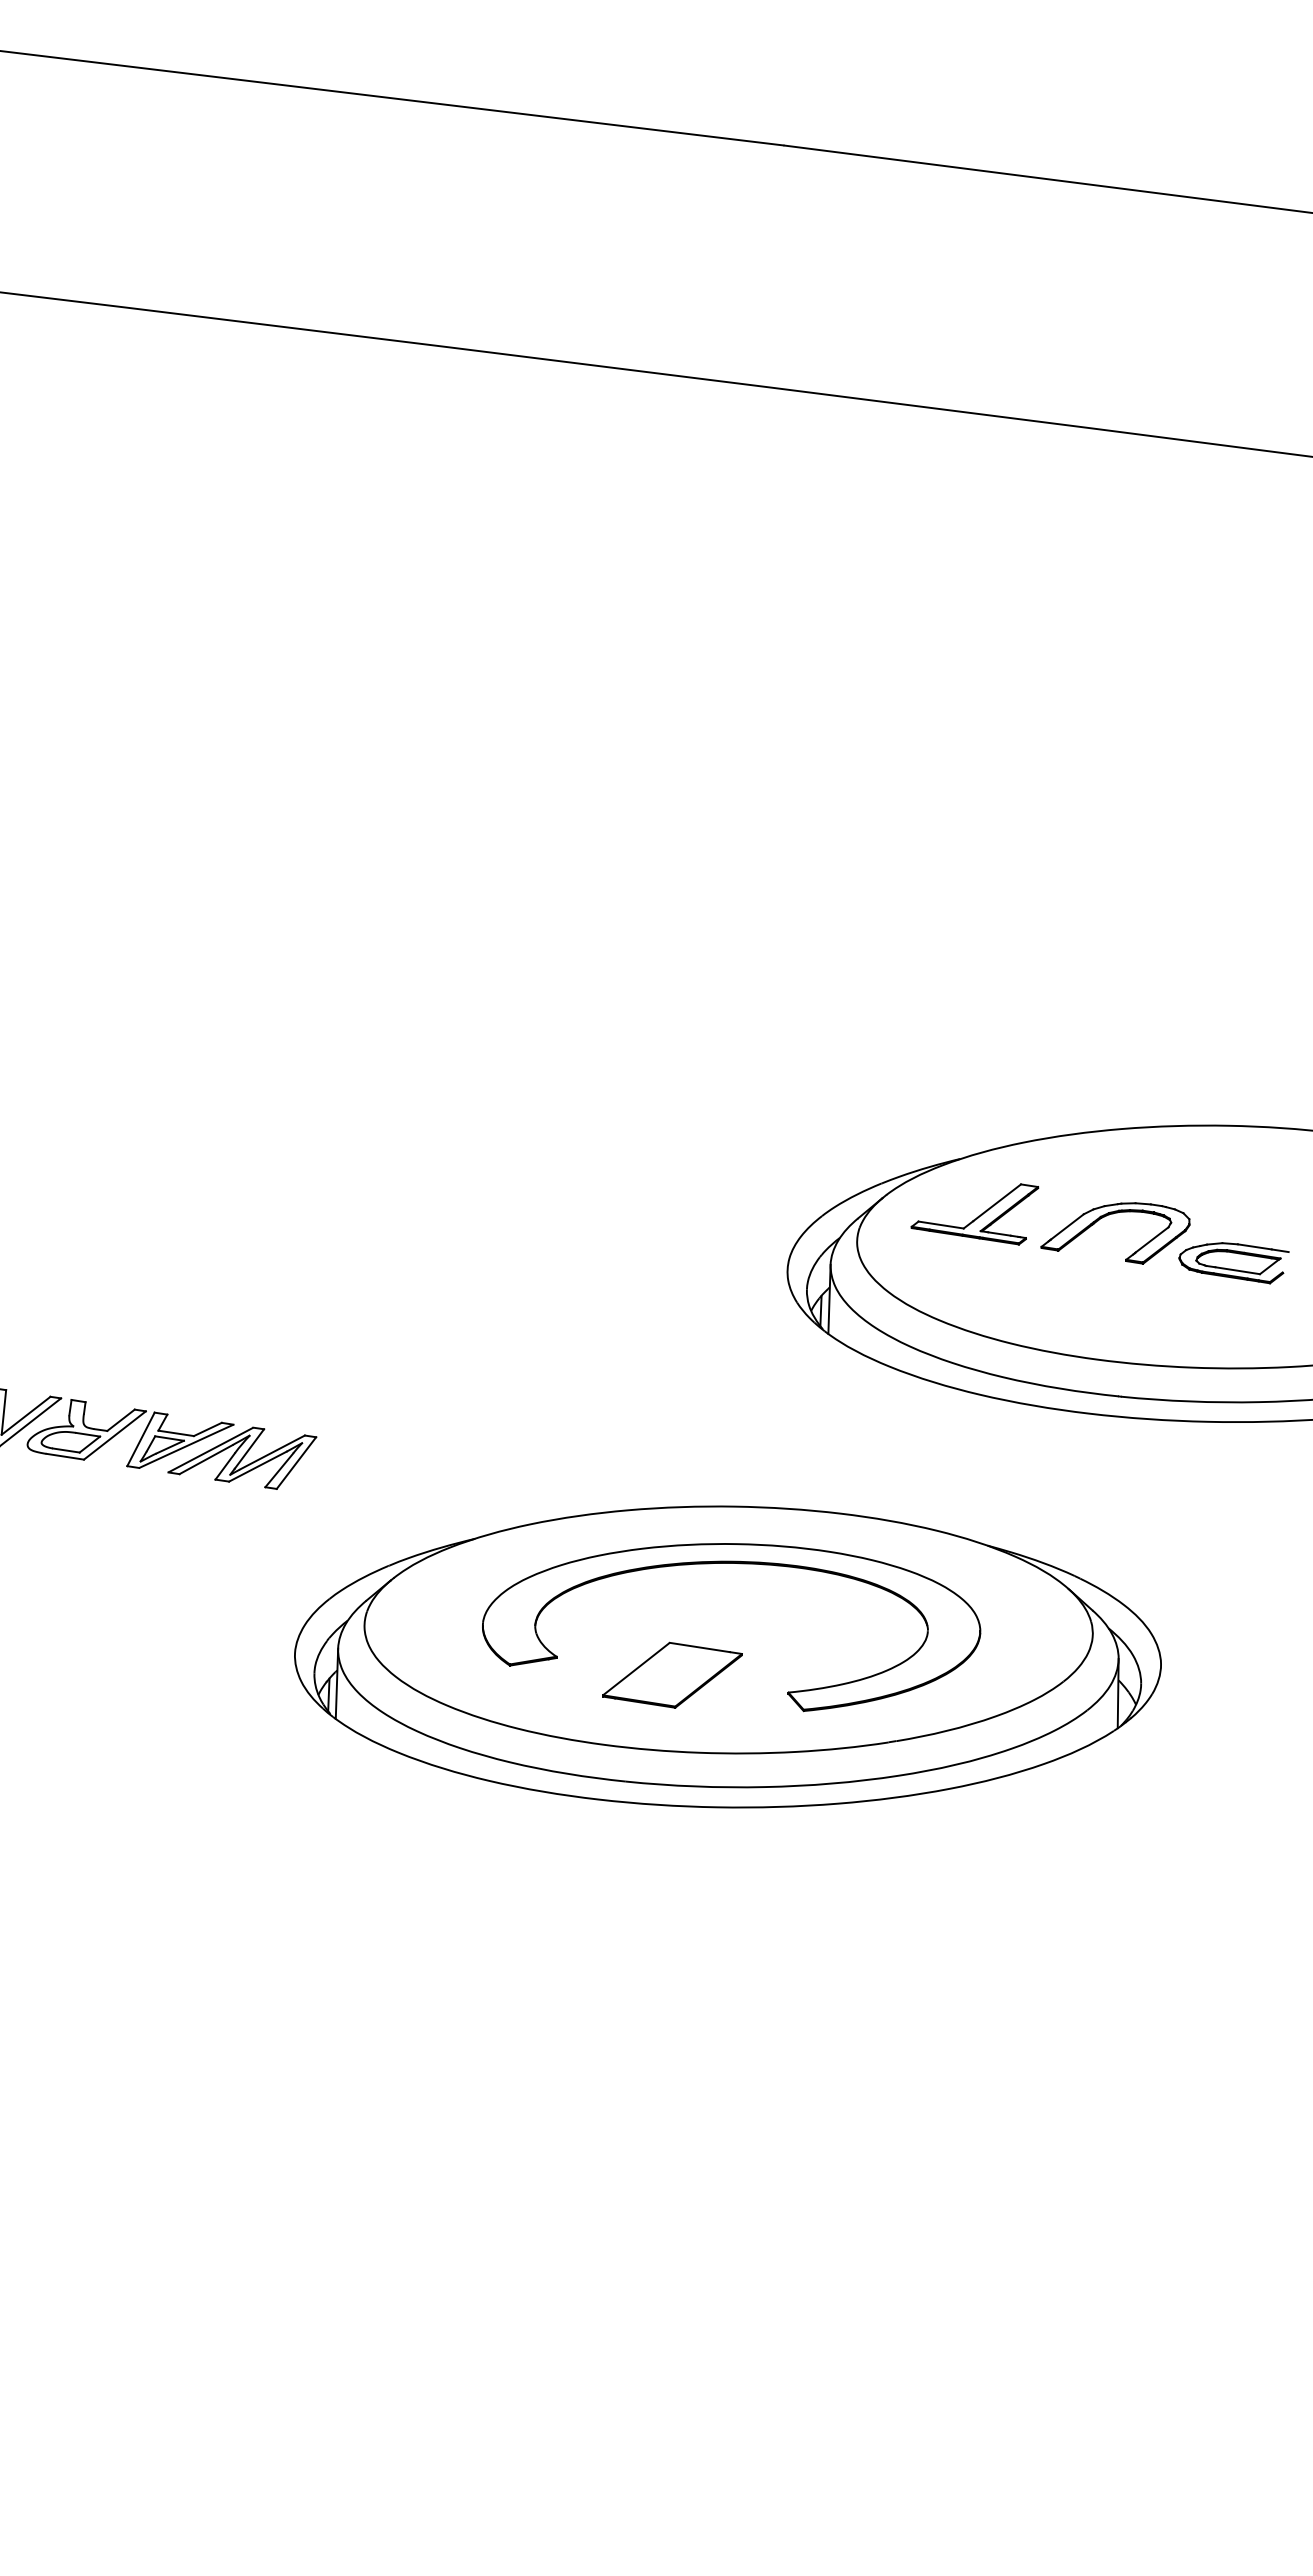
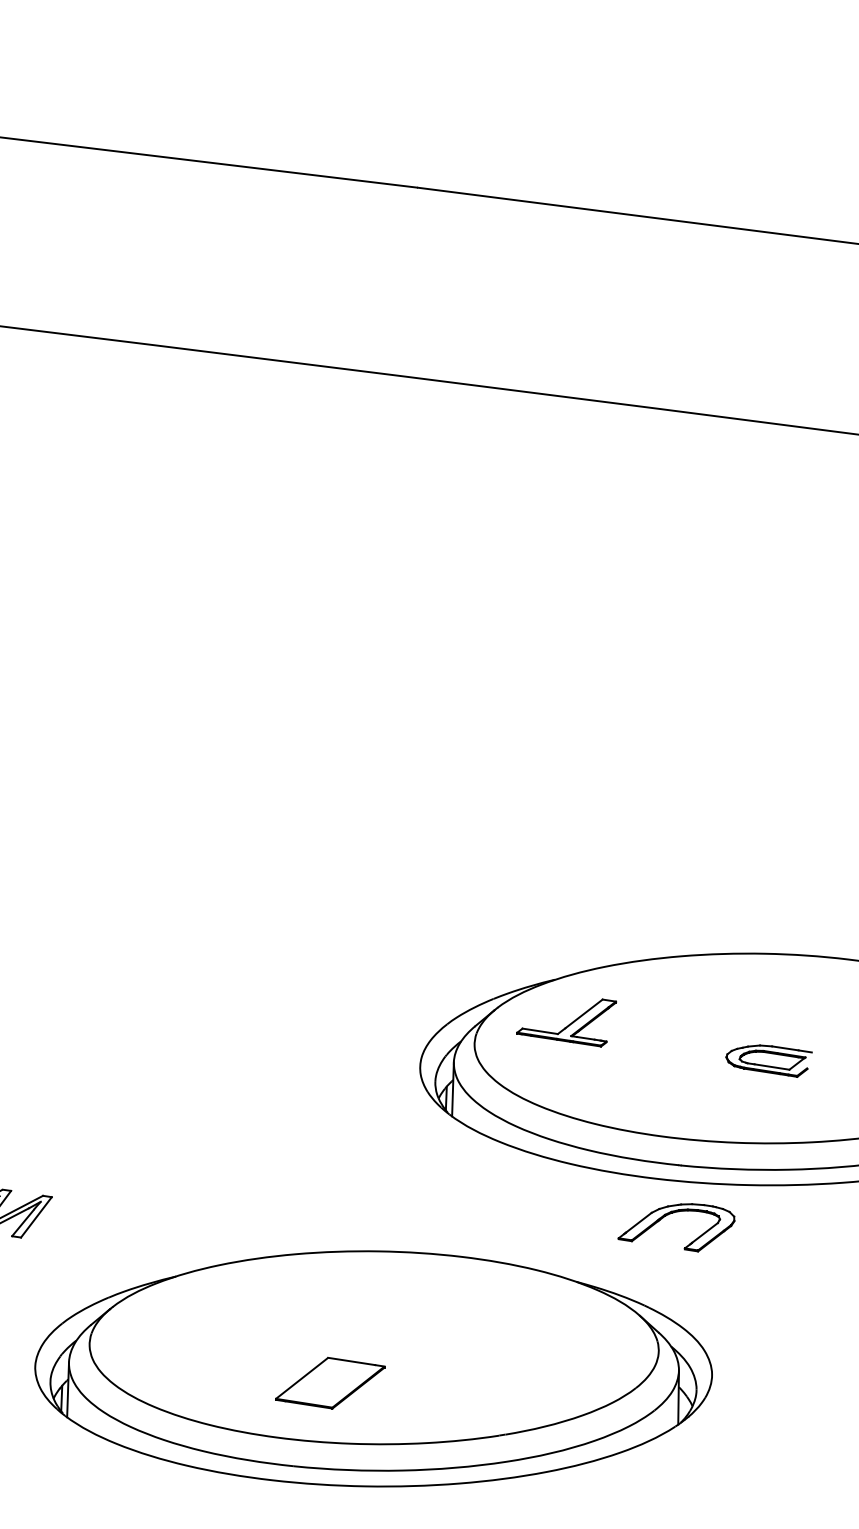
part: (1109, 1215) -> (671, 1213), moved
part: (740, 1564) -> (383, 1296), removed

